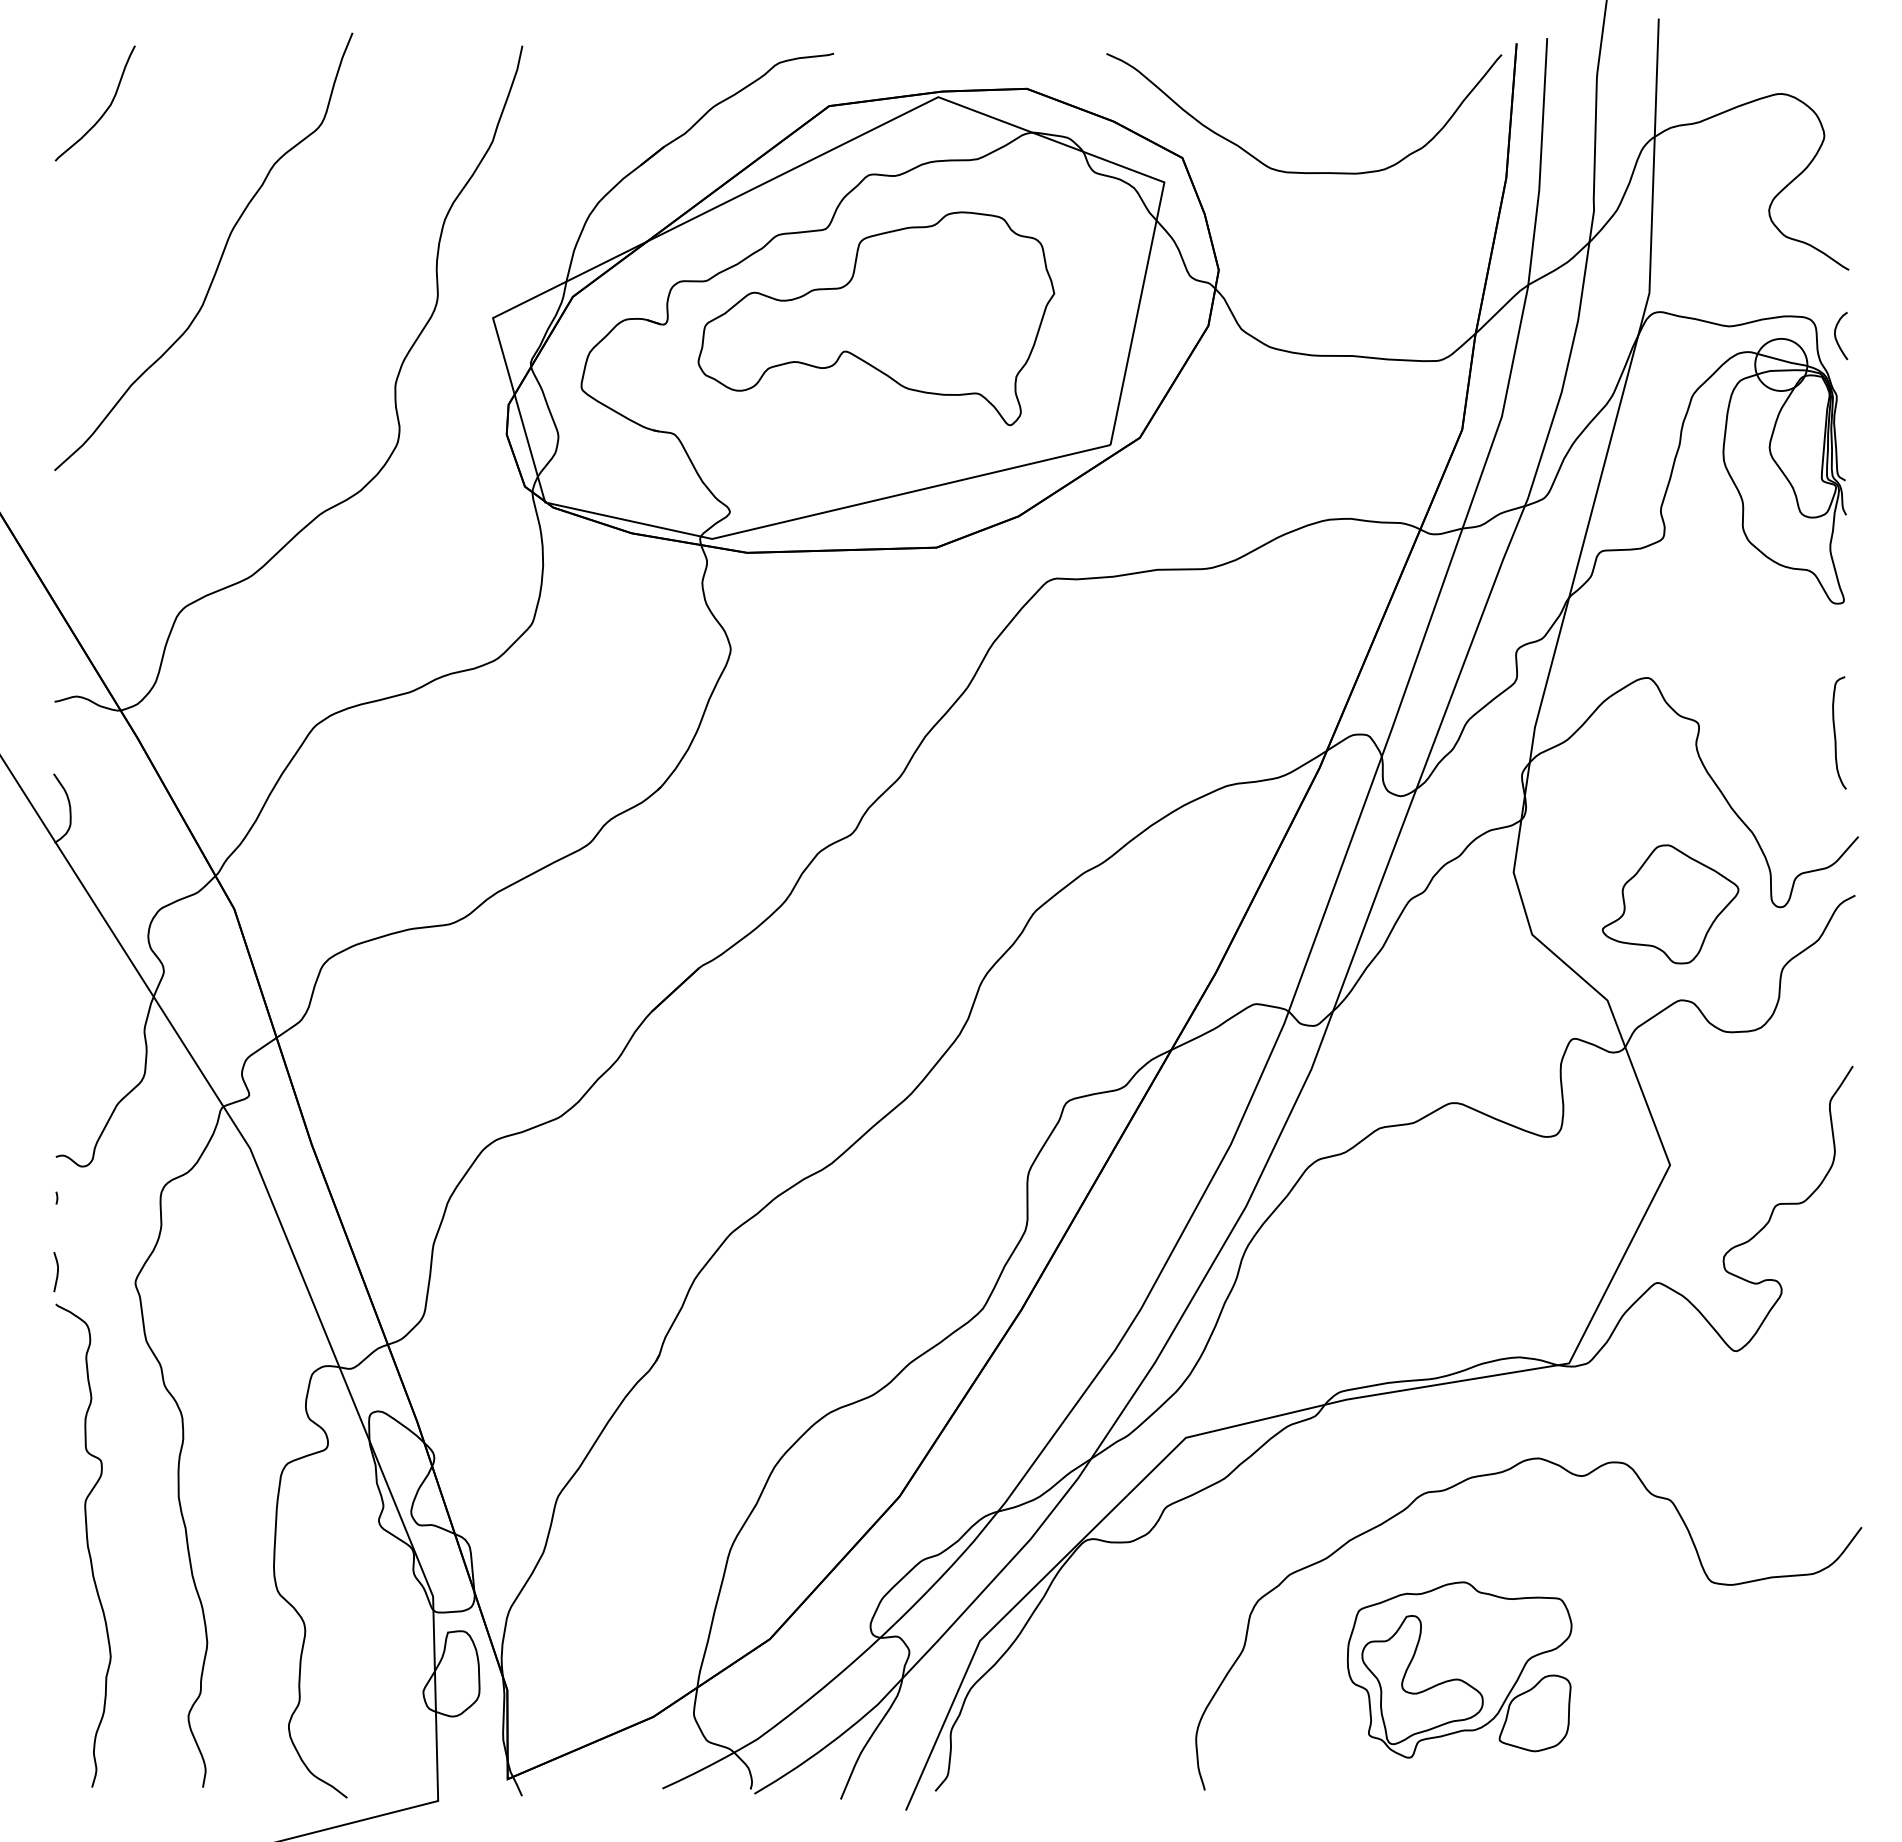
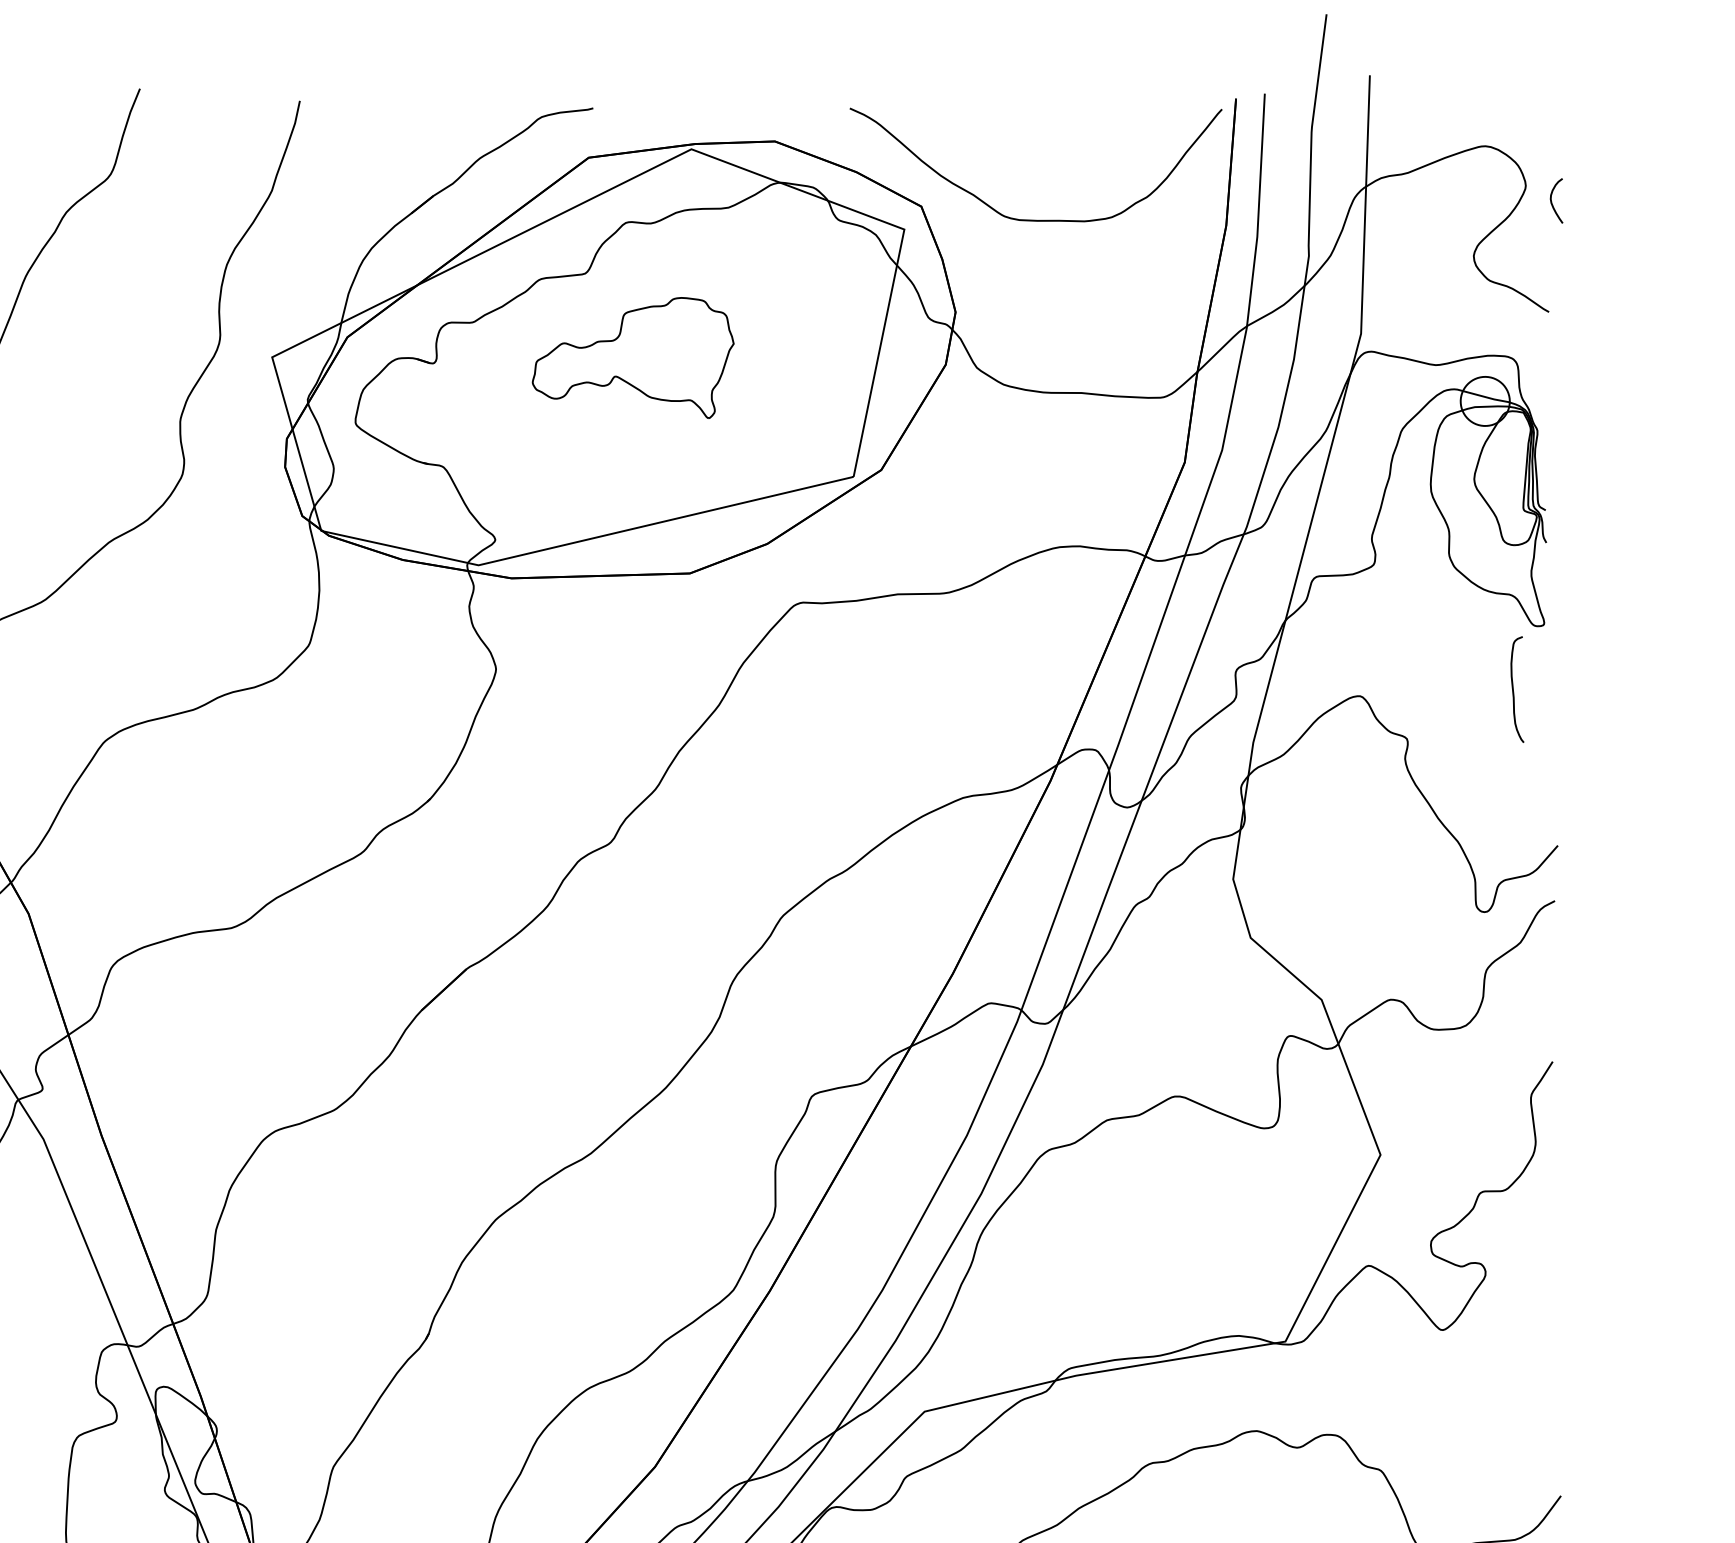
part: (876, 318) -> (633, 357), size x0.6
curve: (1836, 336) -> (1552, 201), moved
curve: (1835, 732) -> (1513, 689), moved
part: (1670, 904) -> (1380, 909), removed

